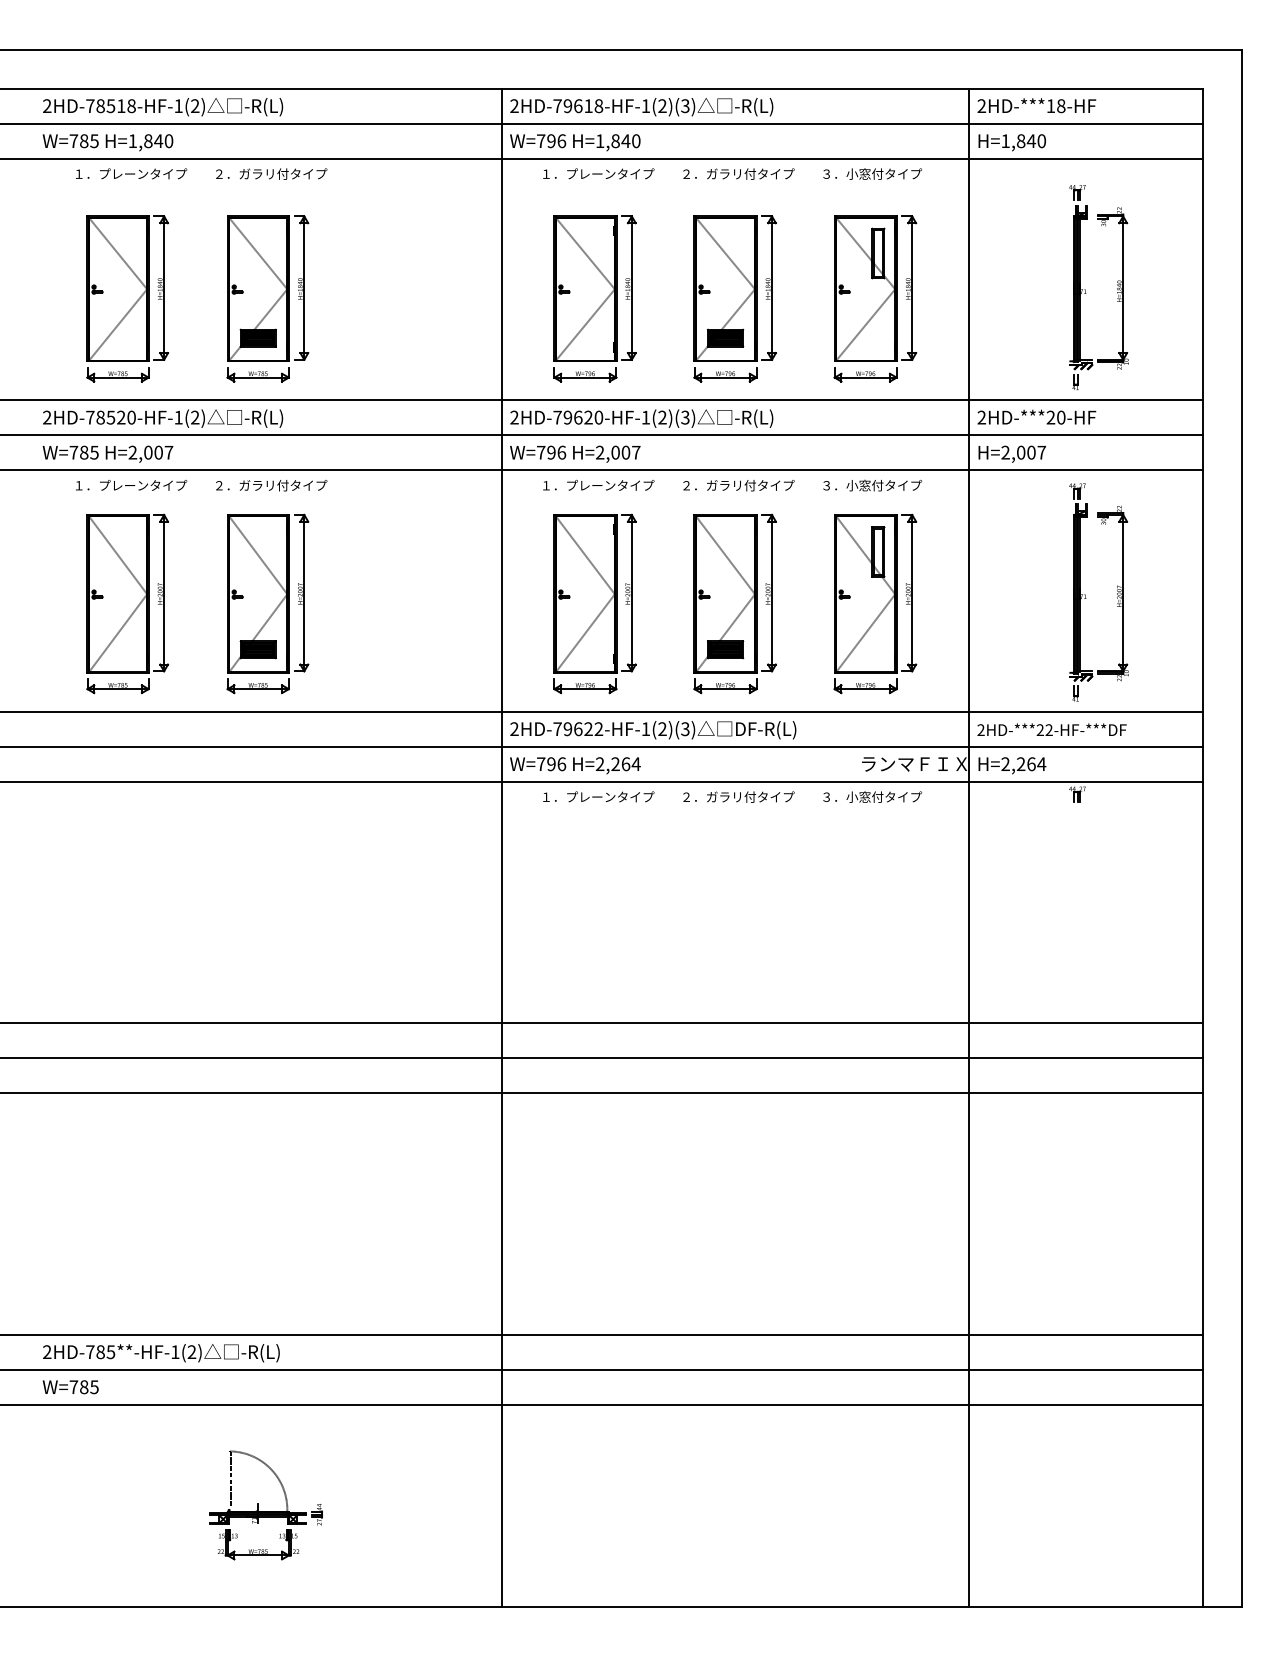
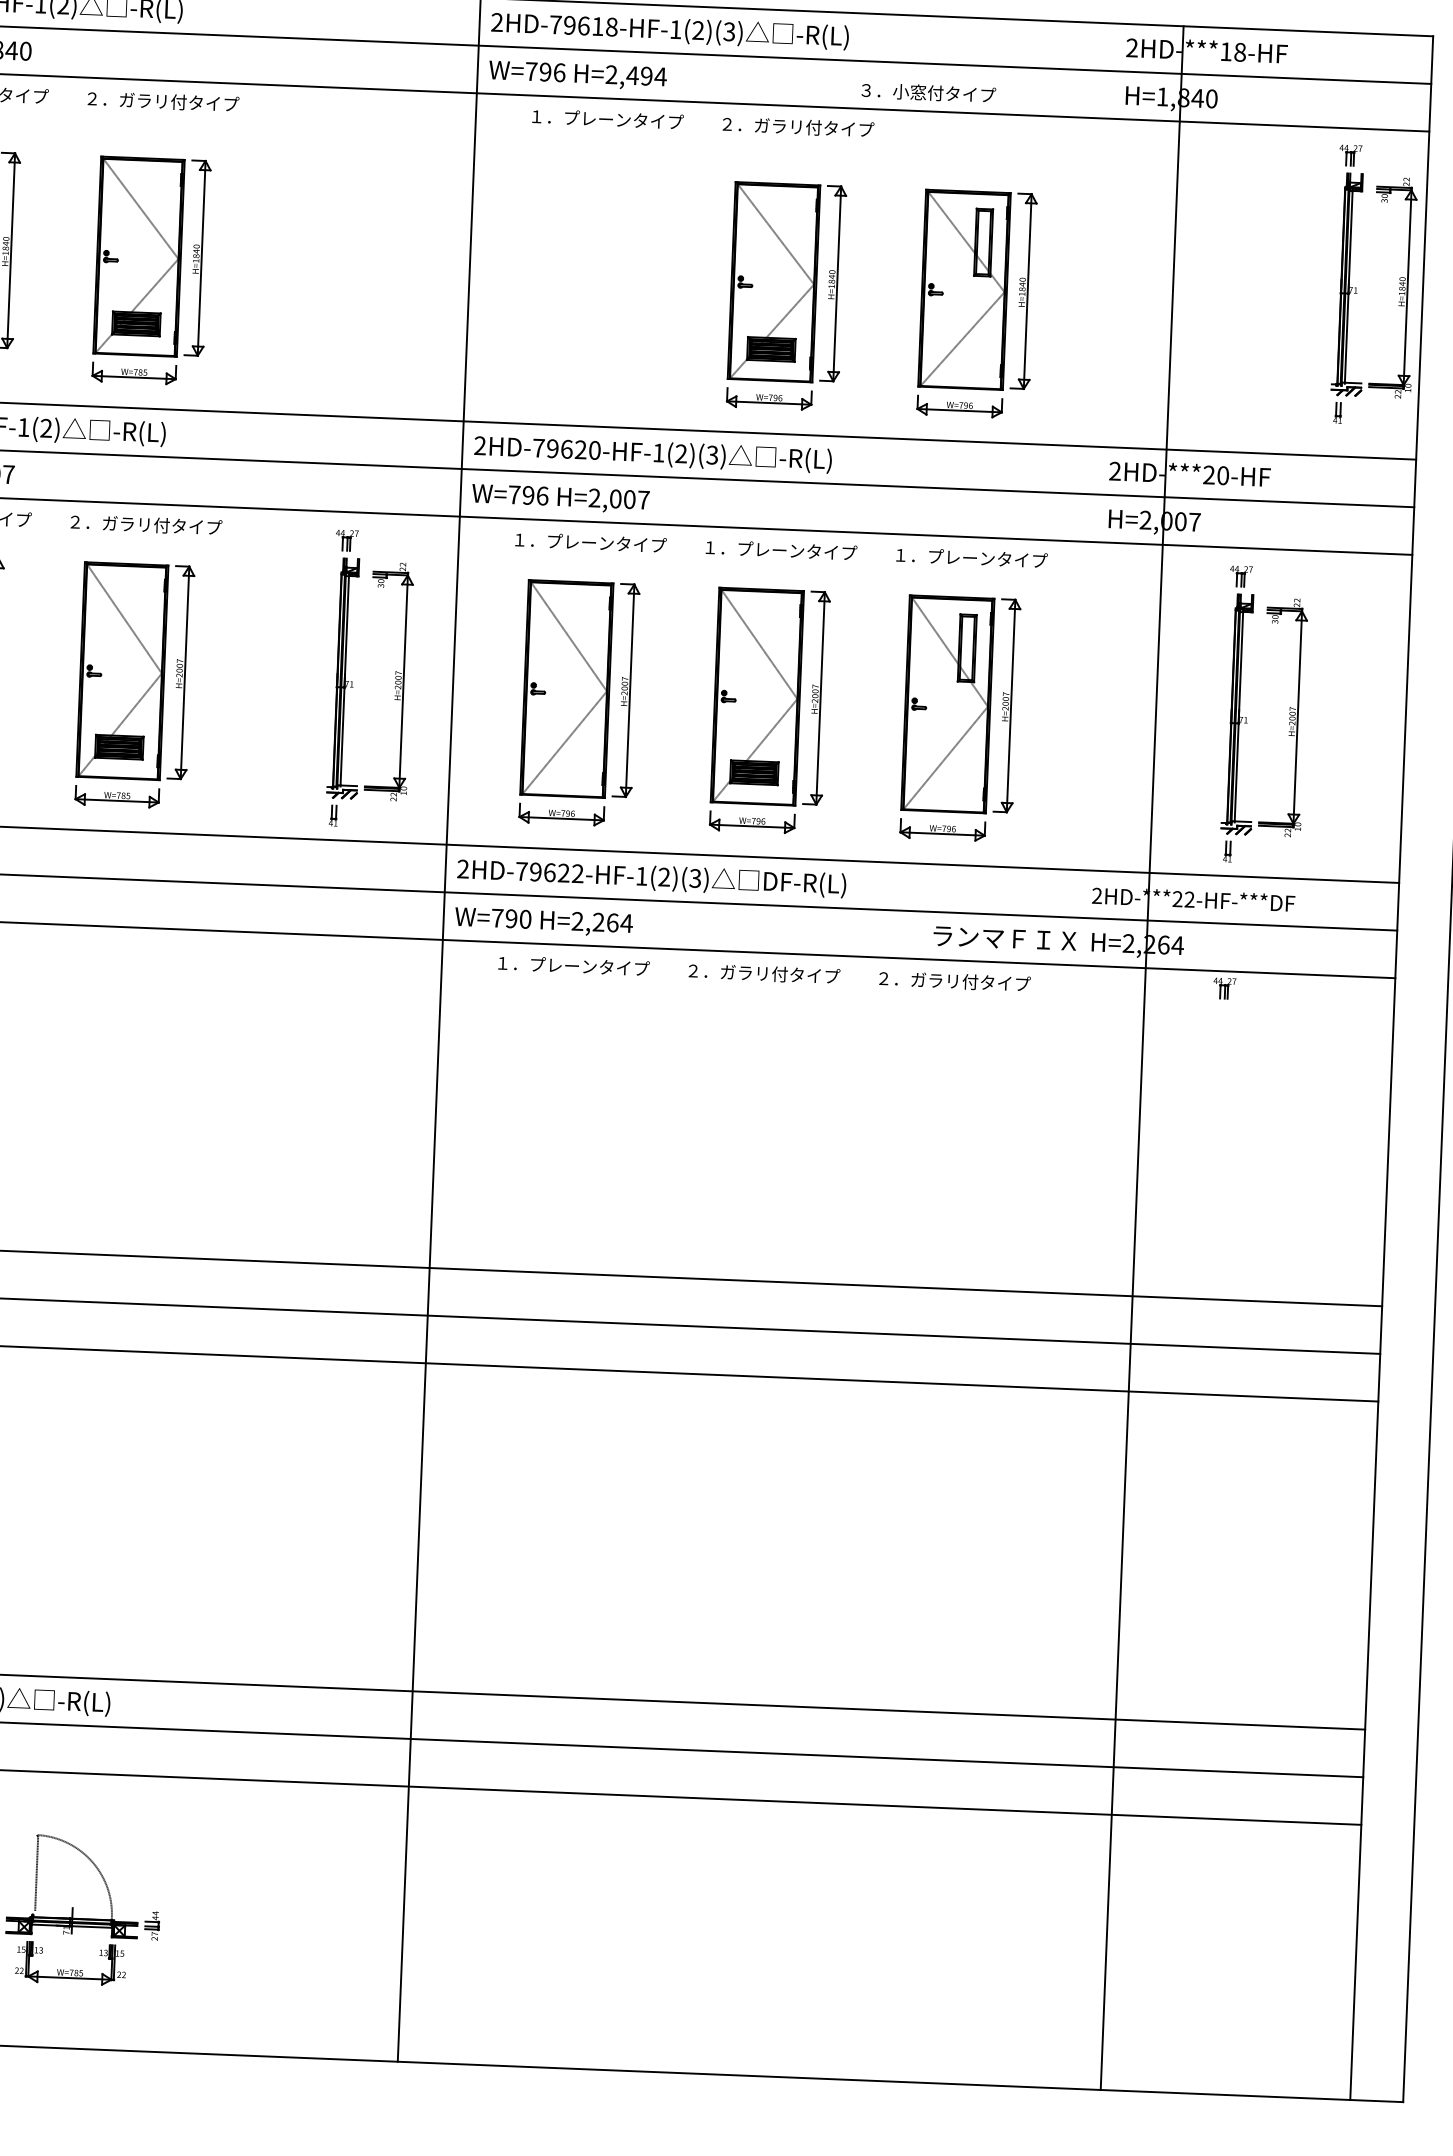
text: (617, 141) -> (635, 76), H=1,840 -> H=2,494
text: (872, 173) -> (928, 92), moved
part: (1085, 289) -> (1356, 287), moved
part: (594, 298) -> (595, 288), removed
text: (719, 485) -> (755, 549), ２．ガラリ付タイプ -> １．プレーンタイプ
text: (878, 485) -> (971, 557), ３．小窓付タイプ -> １．プレーンタイプ
part: (427, 594) -> (352, 681), added
text: (561, 763) -> (525, 918), W=796 -> W=790
text: (878, 796) -> (954, 980), ３．小窓付タイプ -> ２．ガラリ付タイプ
line: (968, 847) -> (1141, 1057), moved

